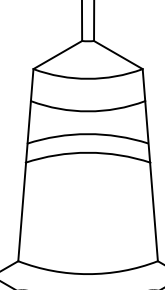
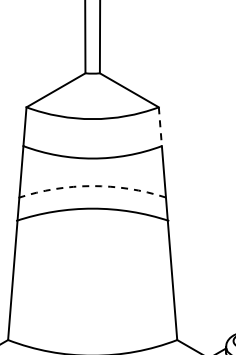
line: (144, 85) -> (160, 127), solid -> dashed
arc: (87, 134) -> (92, 186), solid -> dashed

